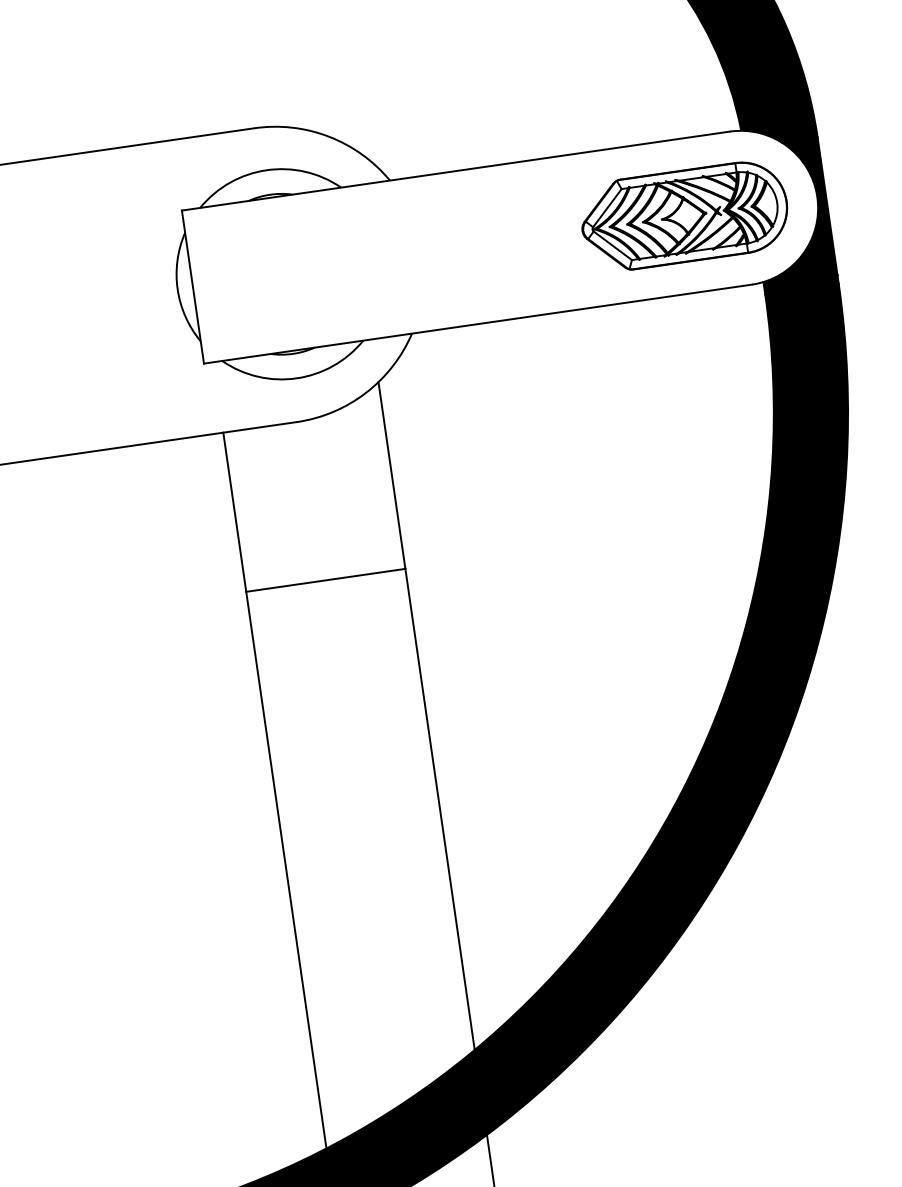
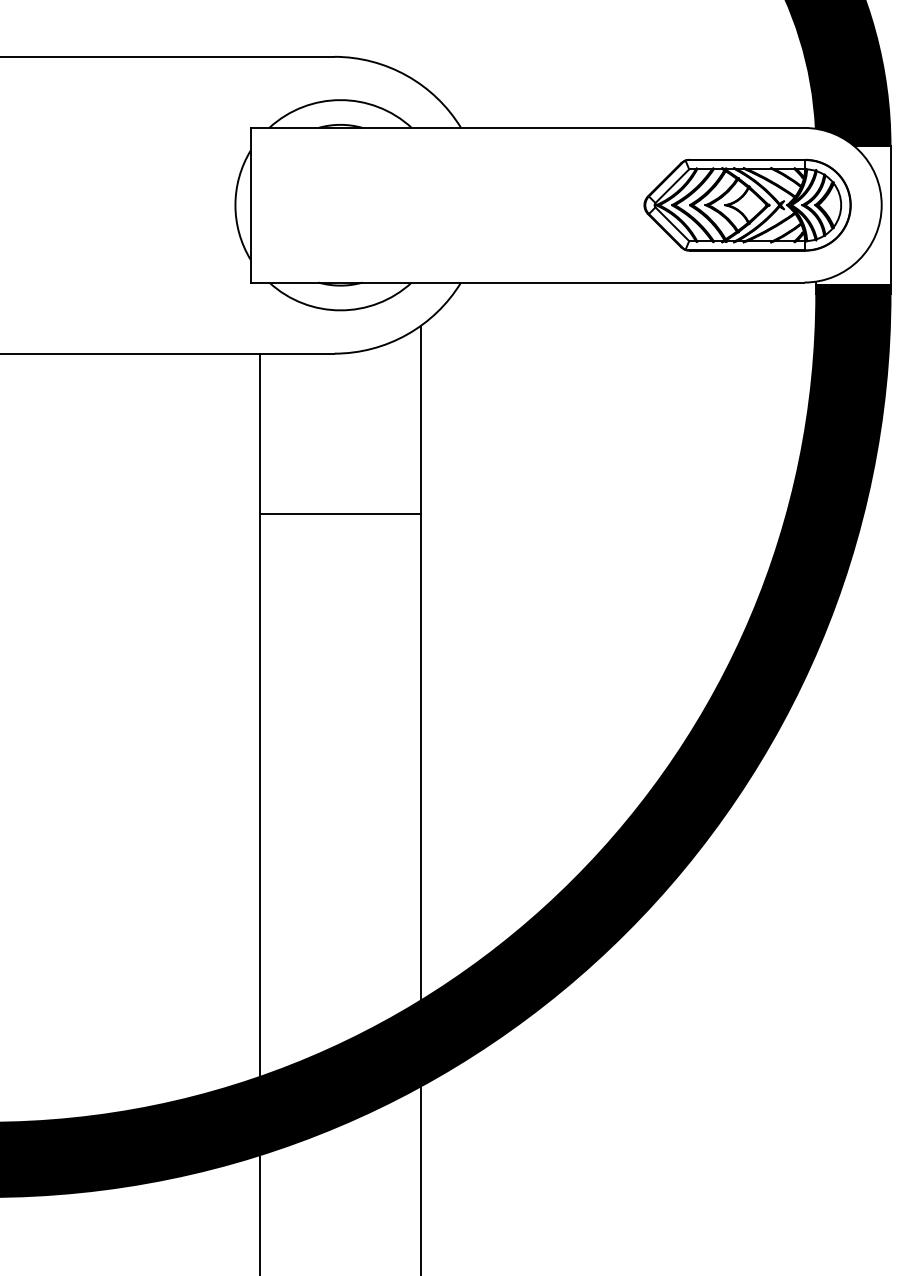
fill: (790, 211) -> (853, 215), removed

